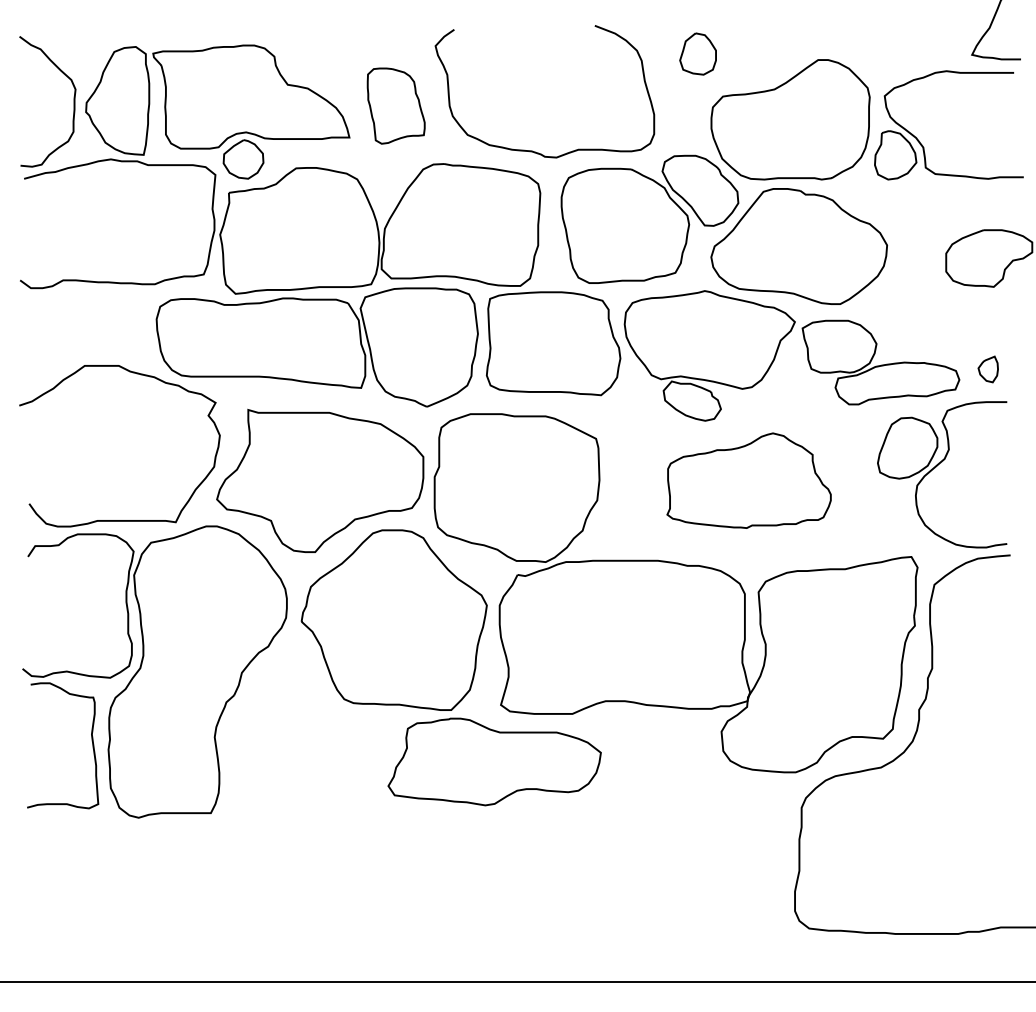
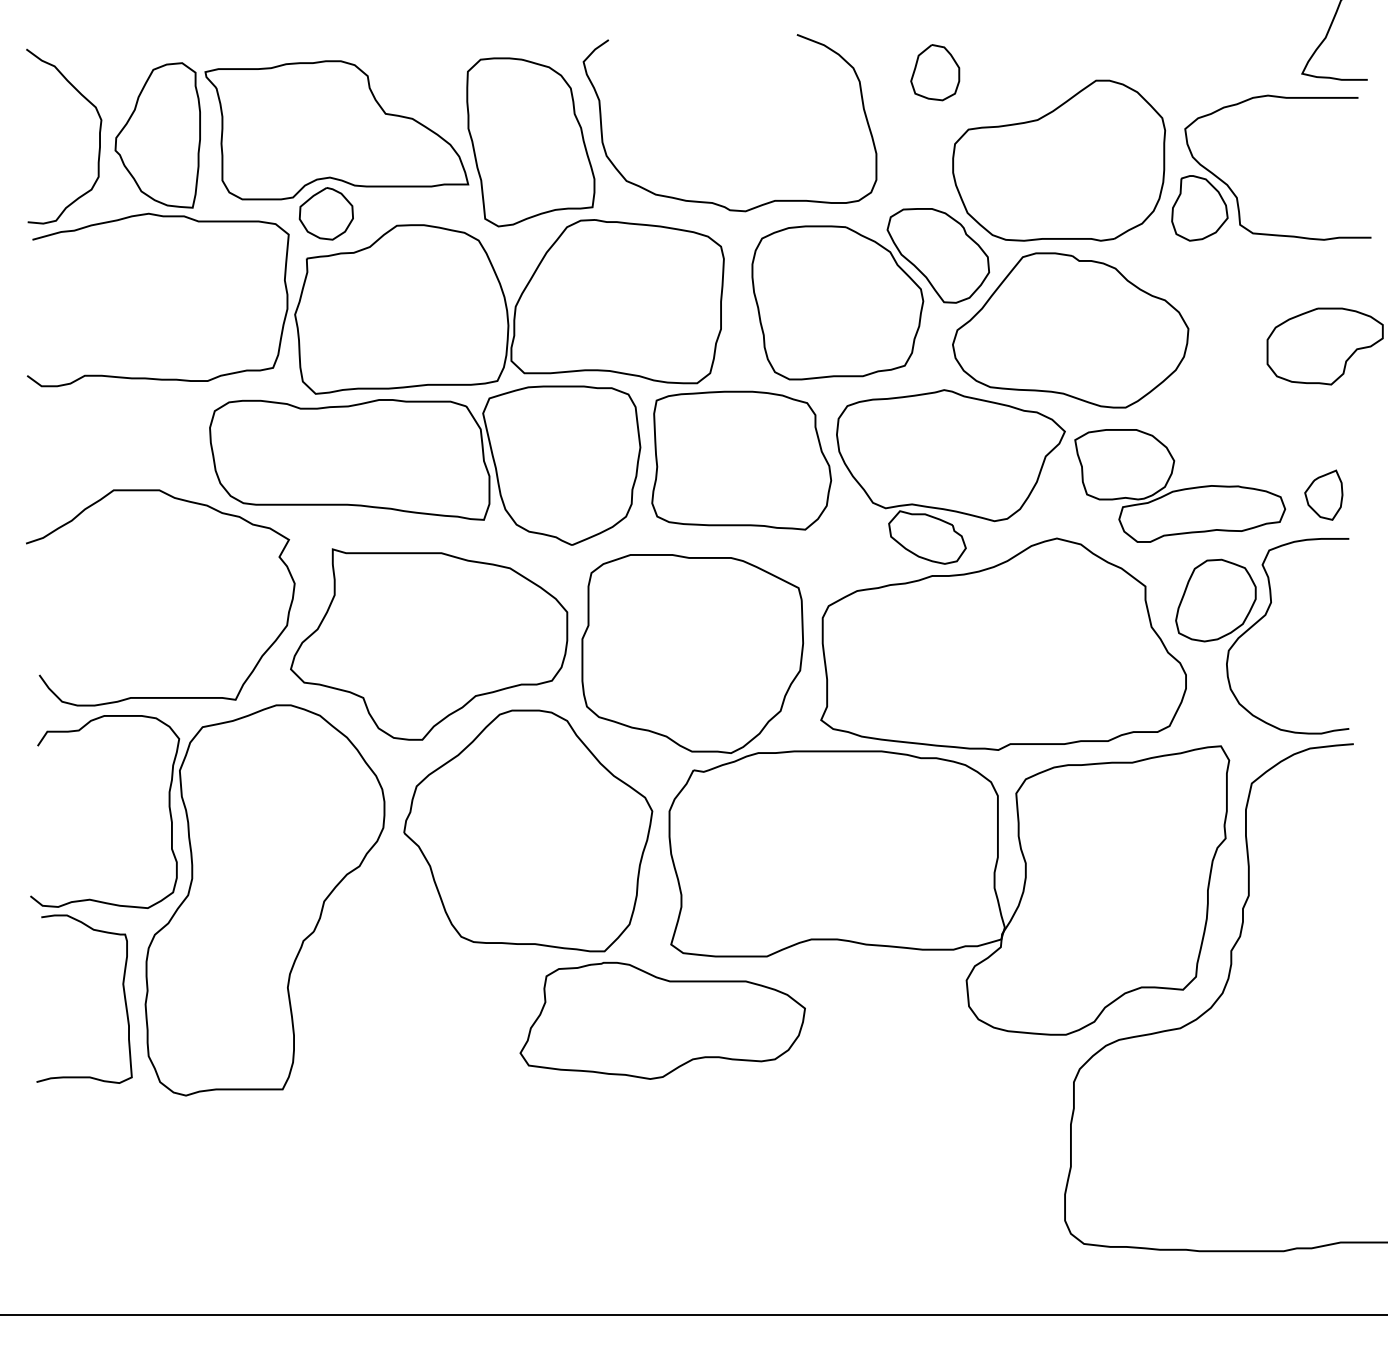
part: (395, 106) -> (530, 142), size x1.67
part: (987, 368) -> (1323, 494), size x1.43
part: (749, 480) -> (1003, 643), size x1.67

